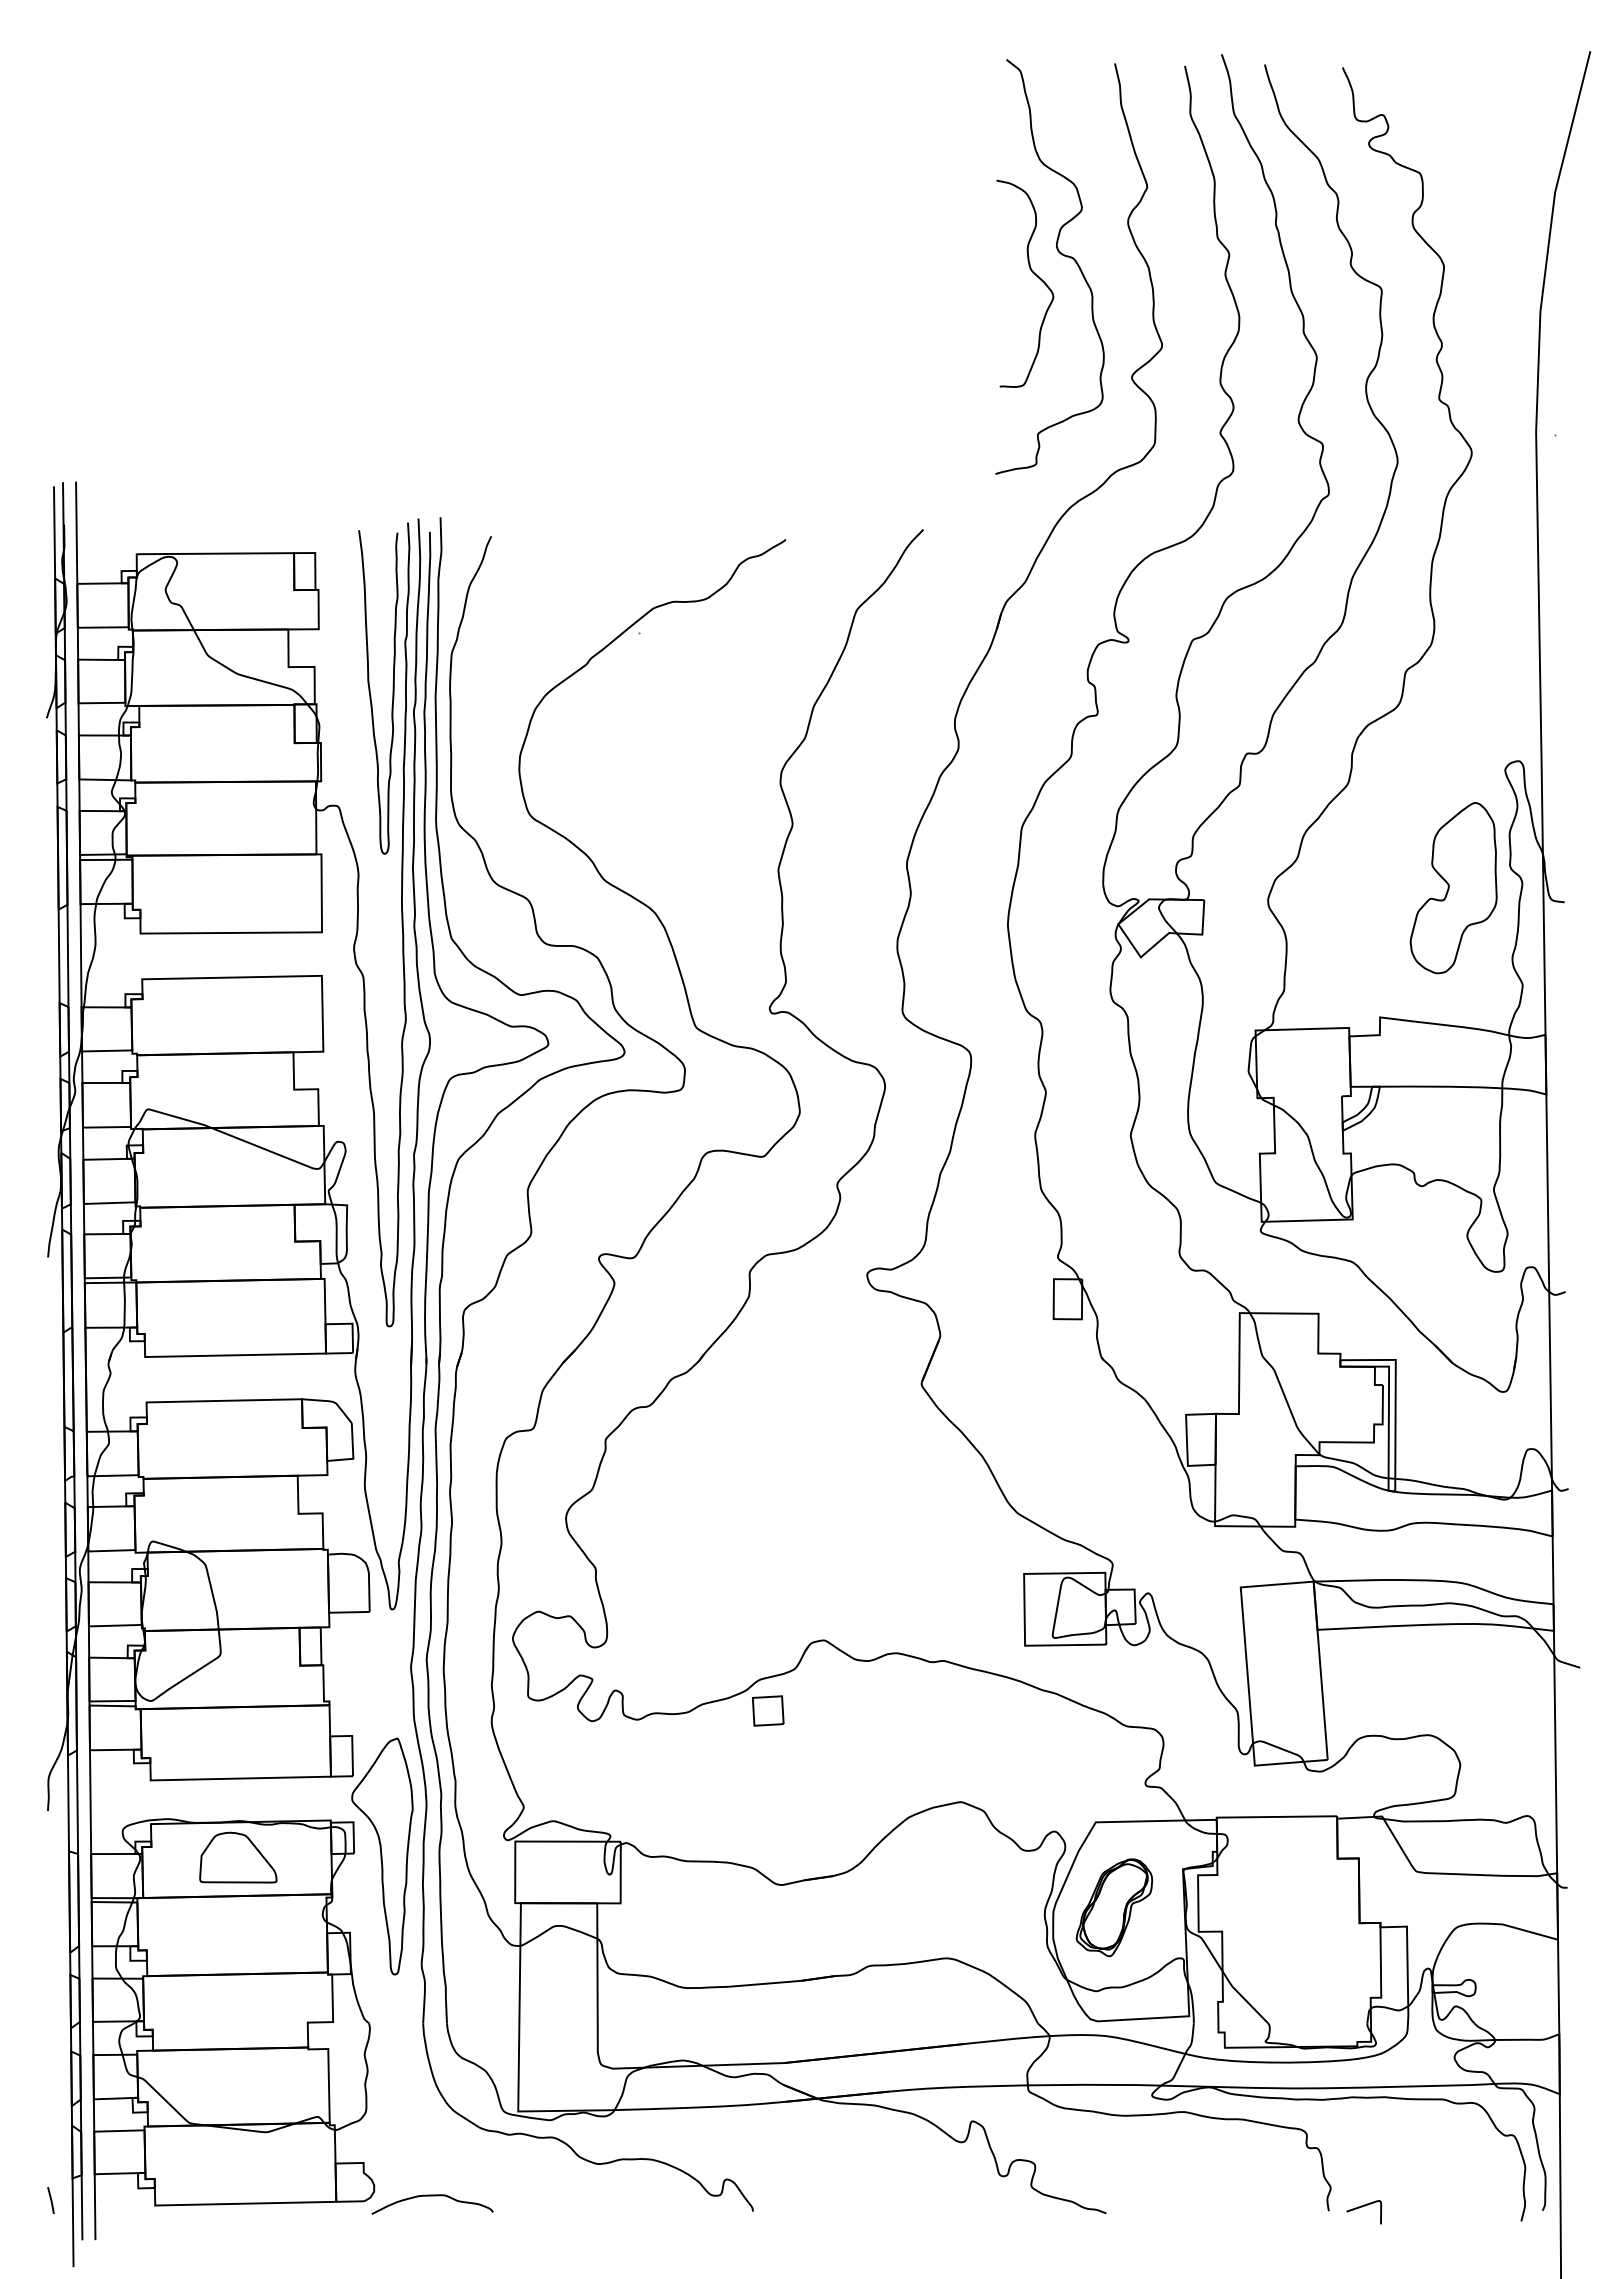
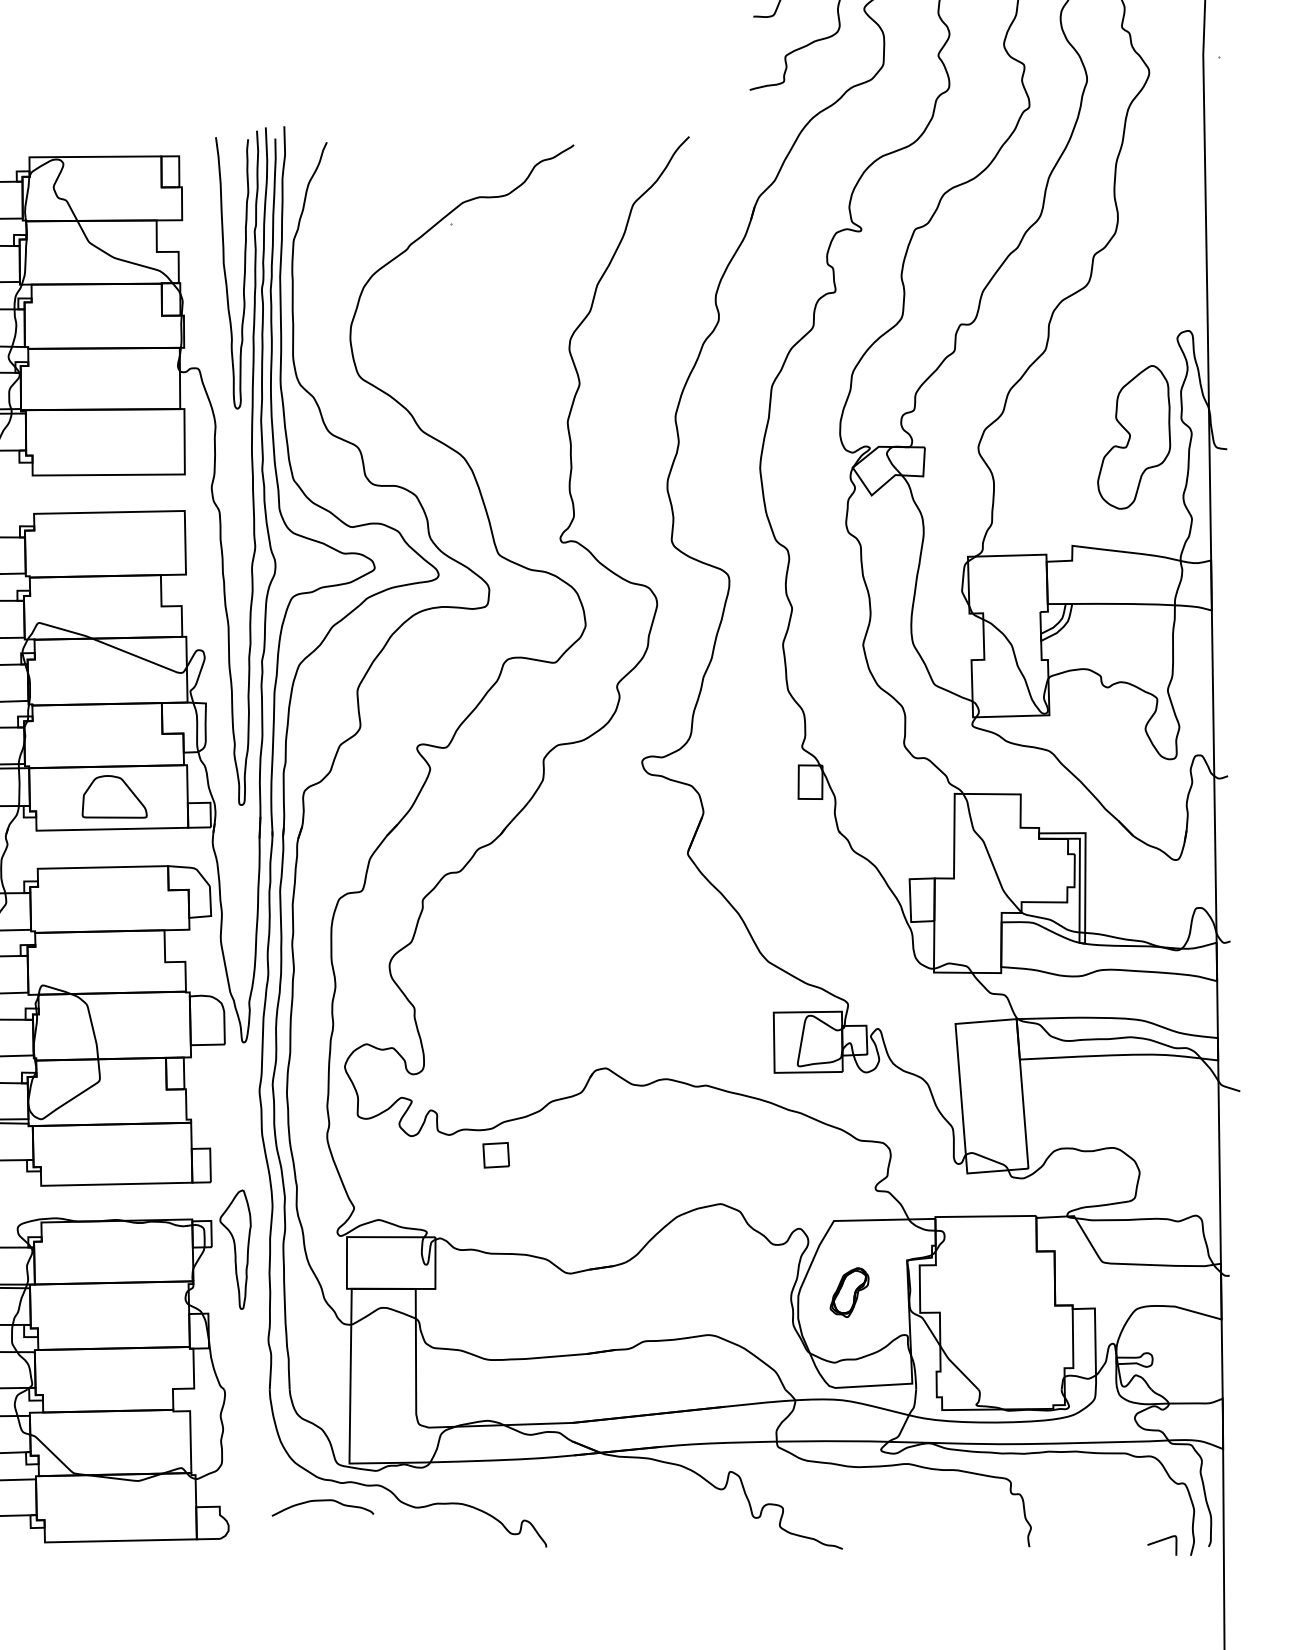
part: (768, 1710) -> (496, 1154), moved
part: (382, 1856) -> (235, 1249), size x0.6
part: (238, 1857) -> (114, 796), moved
part: (1114, 1907) -> (849, 1292), size x0.6
curve: (432, 2196) -> (322, 1501), moved
curve: (1362, 2207) -> (1160, 1541), moved

